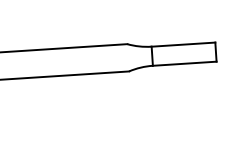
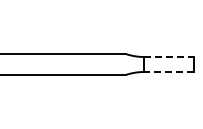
line: (184, 45) -> (169, 57), solid -> dashed
line: (185, 63) -> (169, 71), solid -> dashed

